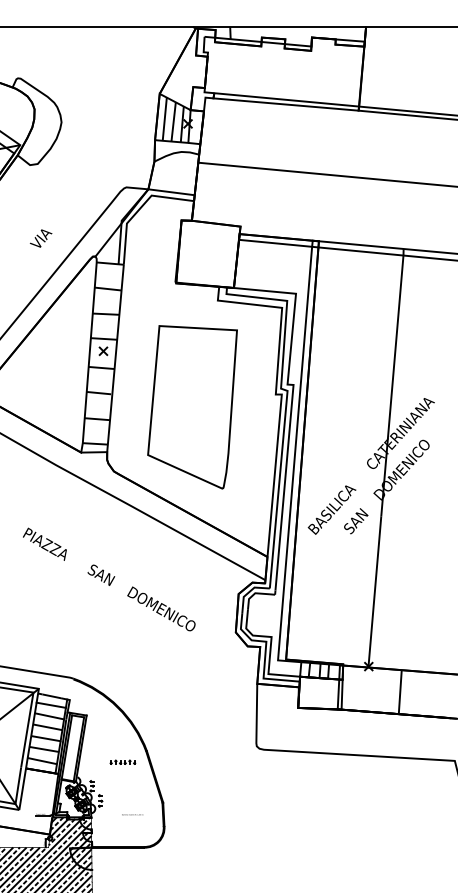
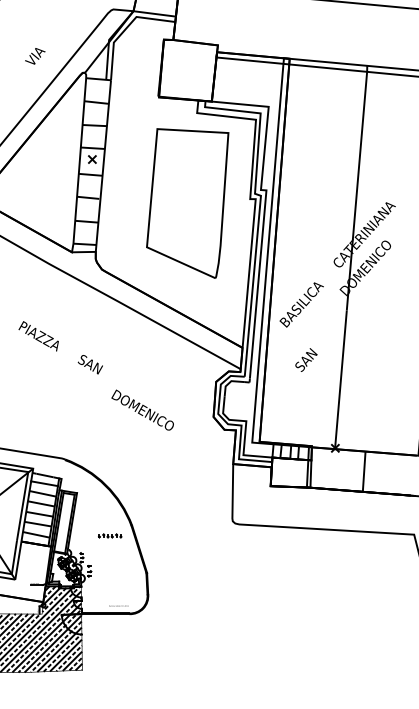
part: (192, 407) -> (187, 203), moved
text: (356, 521) -> (306, 360), moved
text: (161, 608) -> (142, 409), moved
text: (132, 814) -> (118, 605), moved

